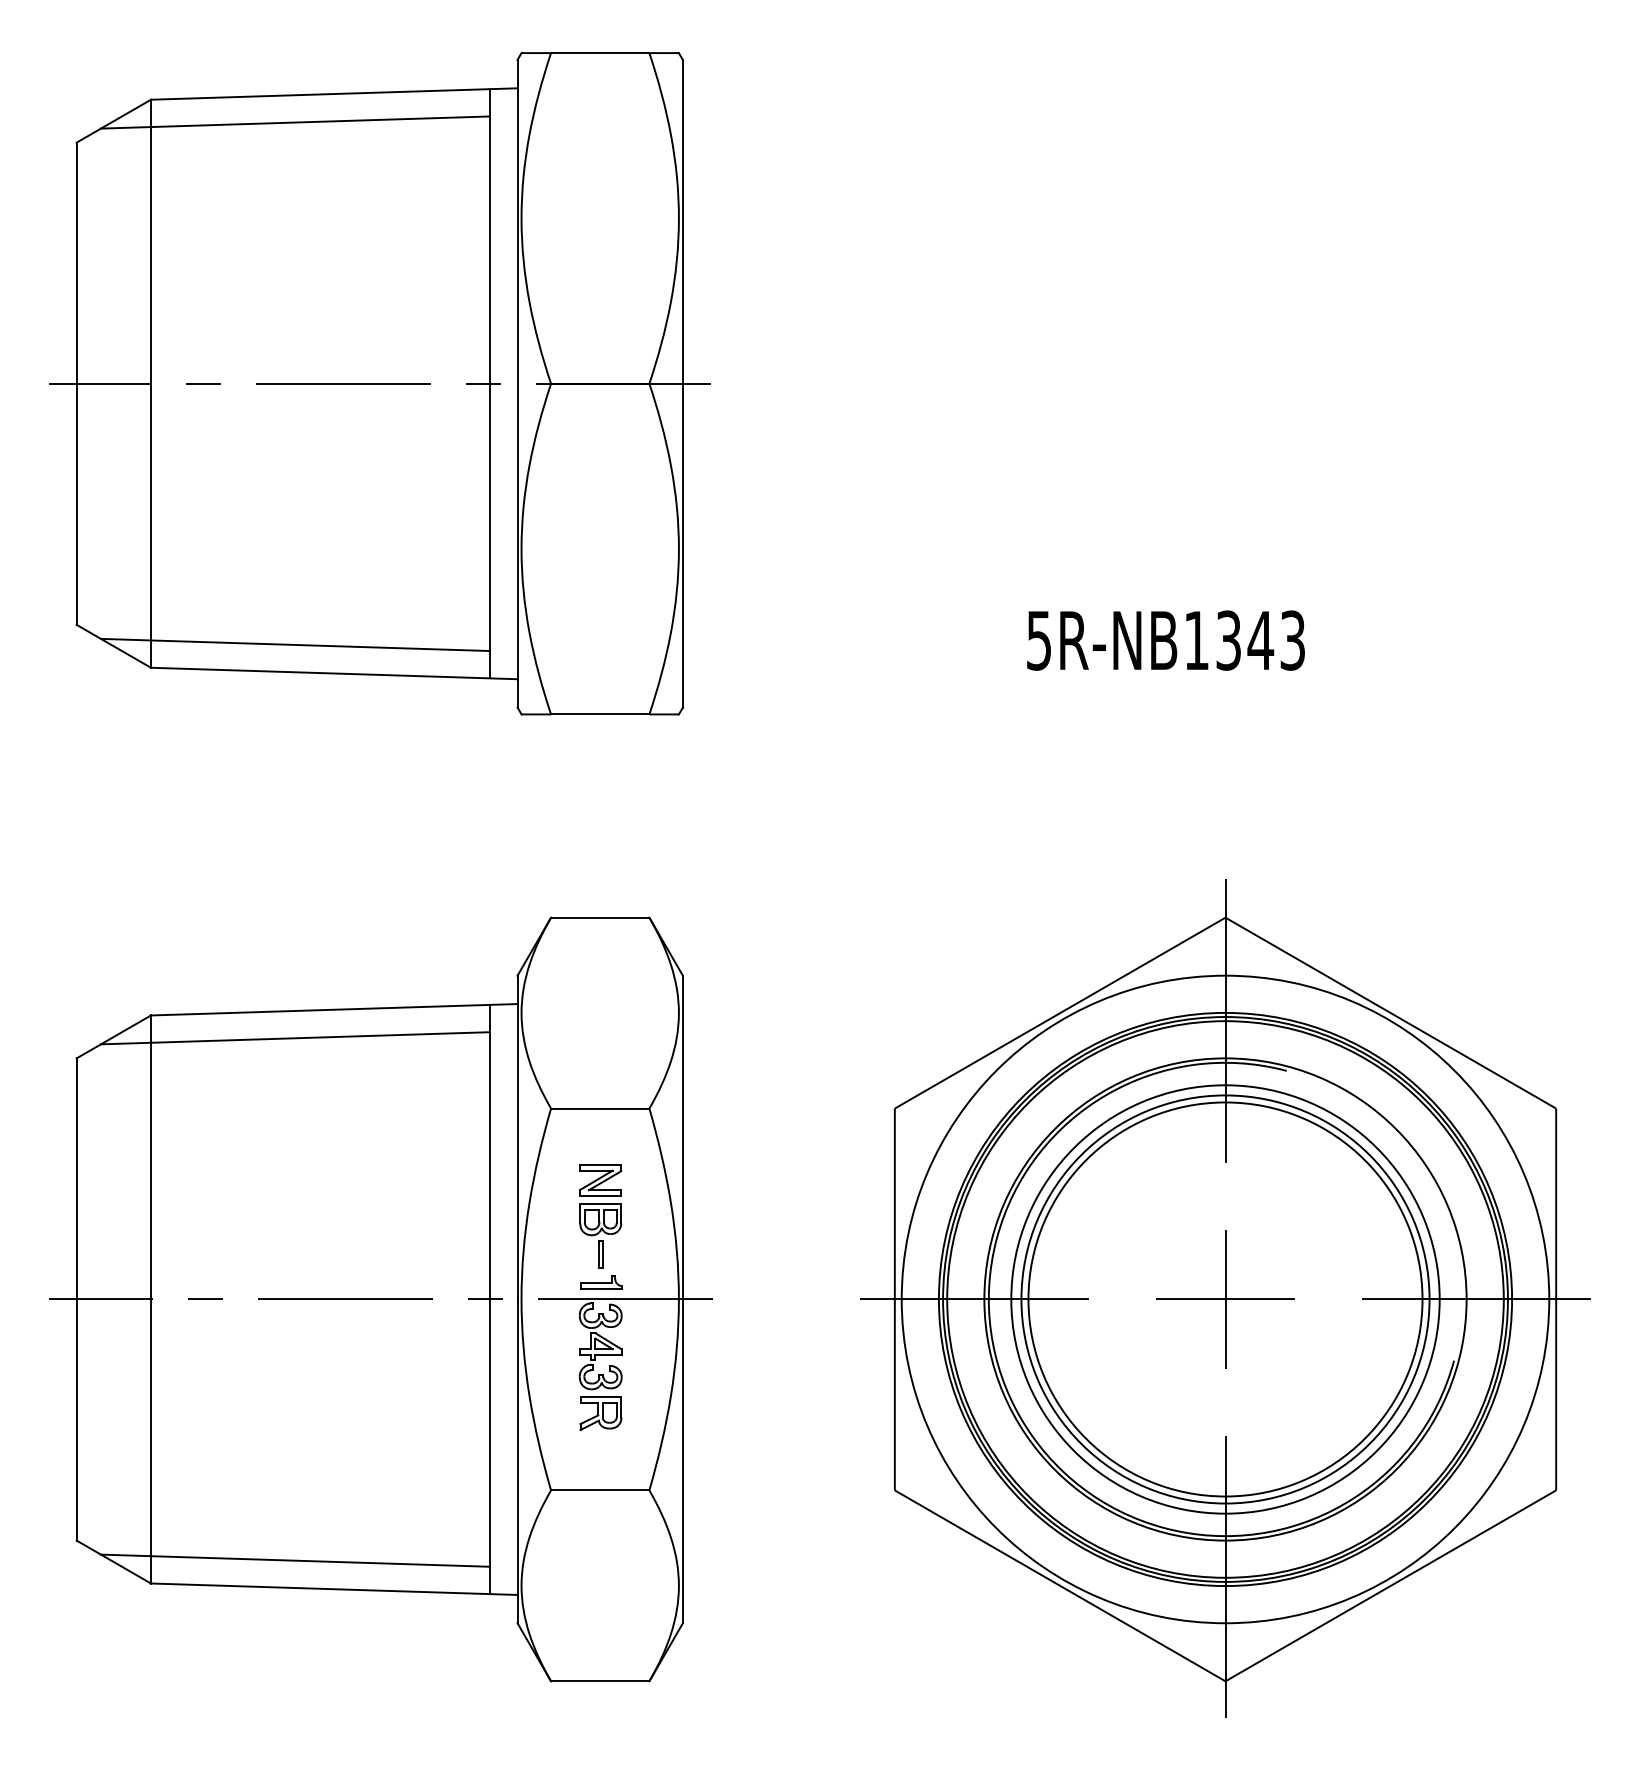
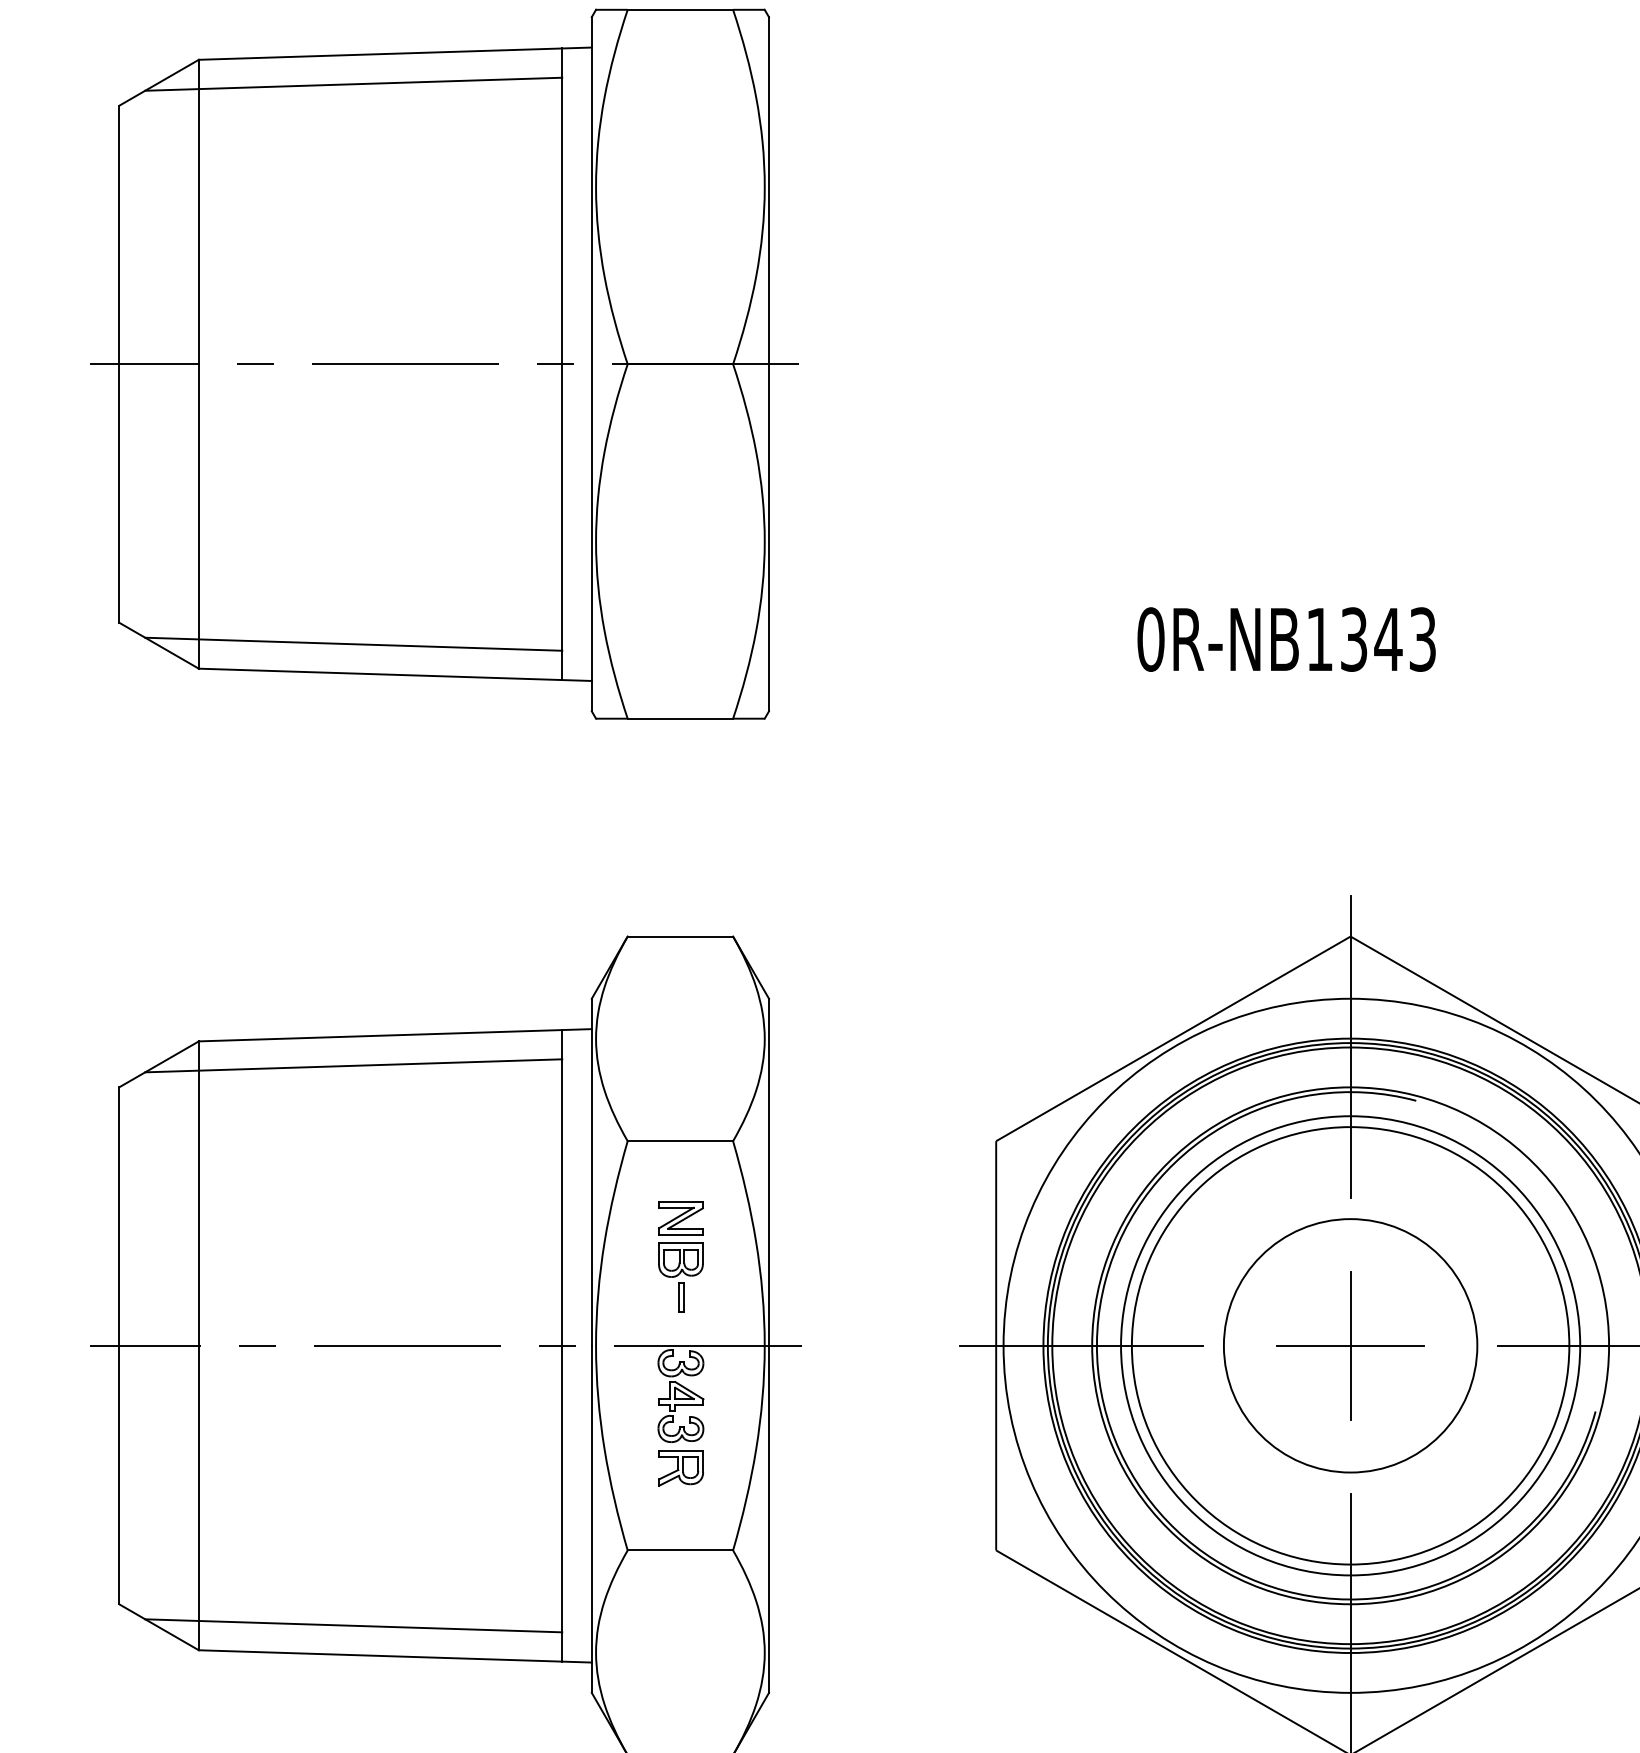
text: (1038, 640) -> (1150, 639), 5R-NB1343 -> 0R-NB1343
part: (601, 1282) -> (681, 1327), removed
circle: (1225, 1299) -> (1350, 1345), size x0.6

